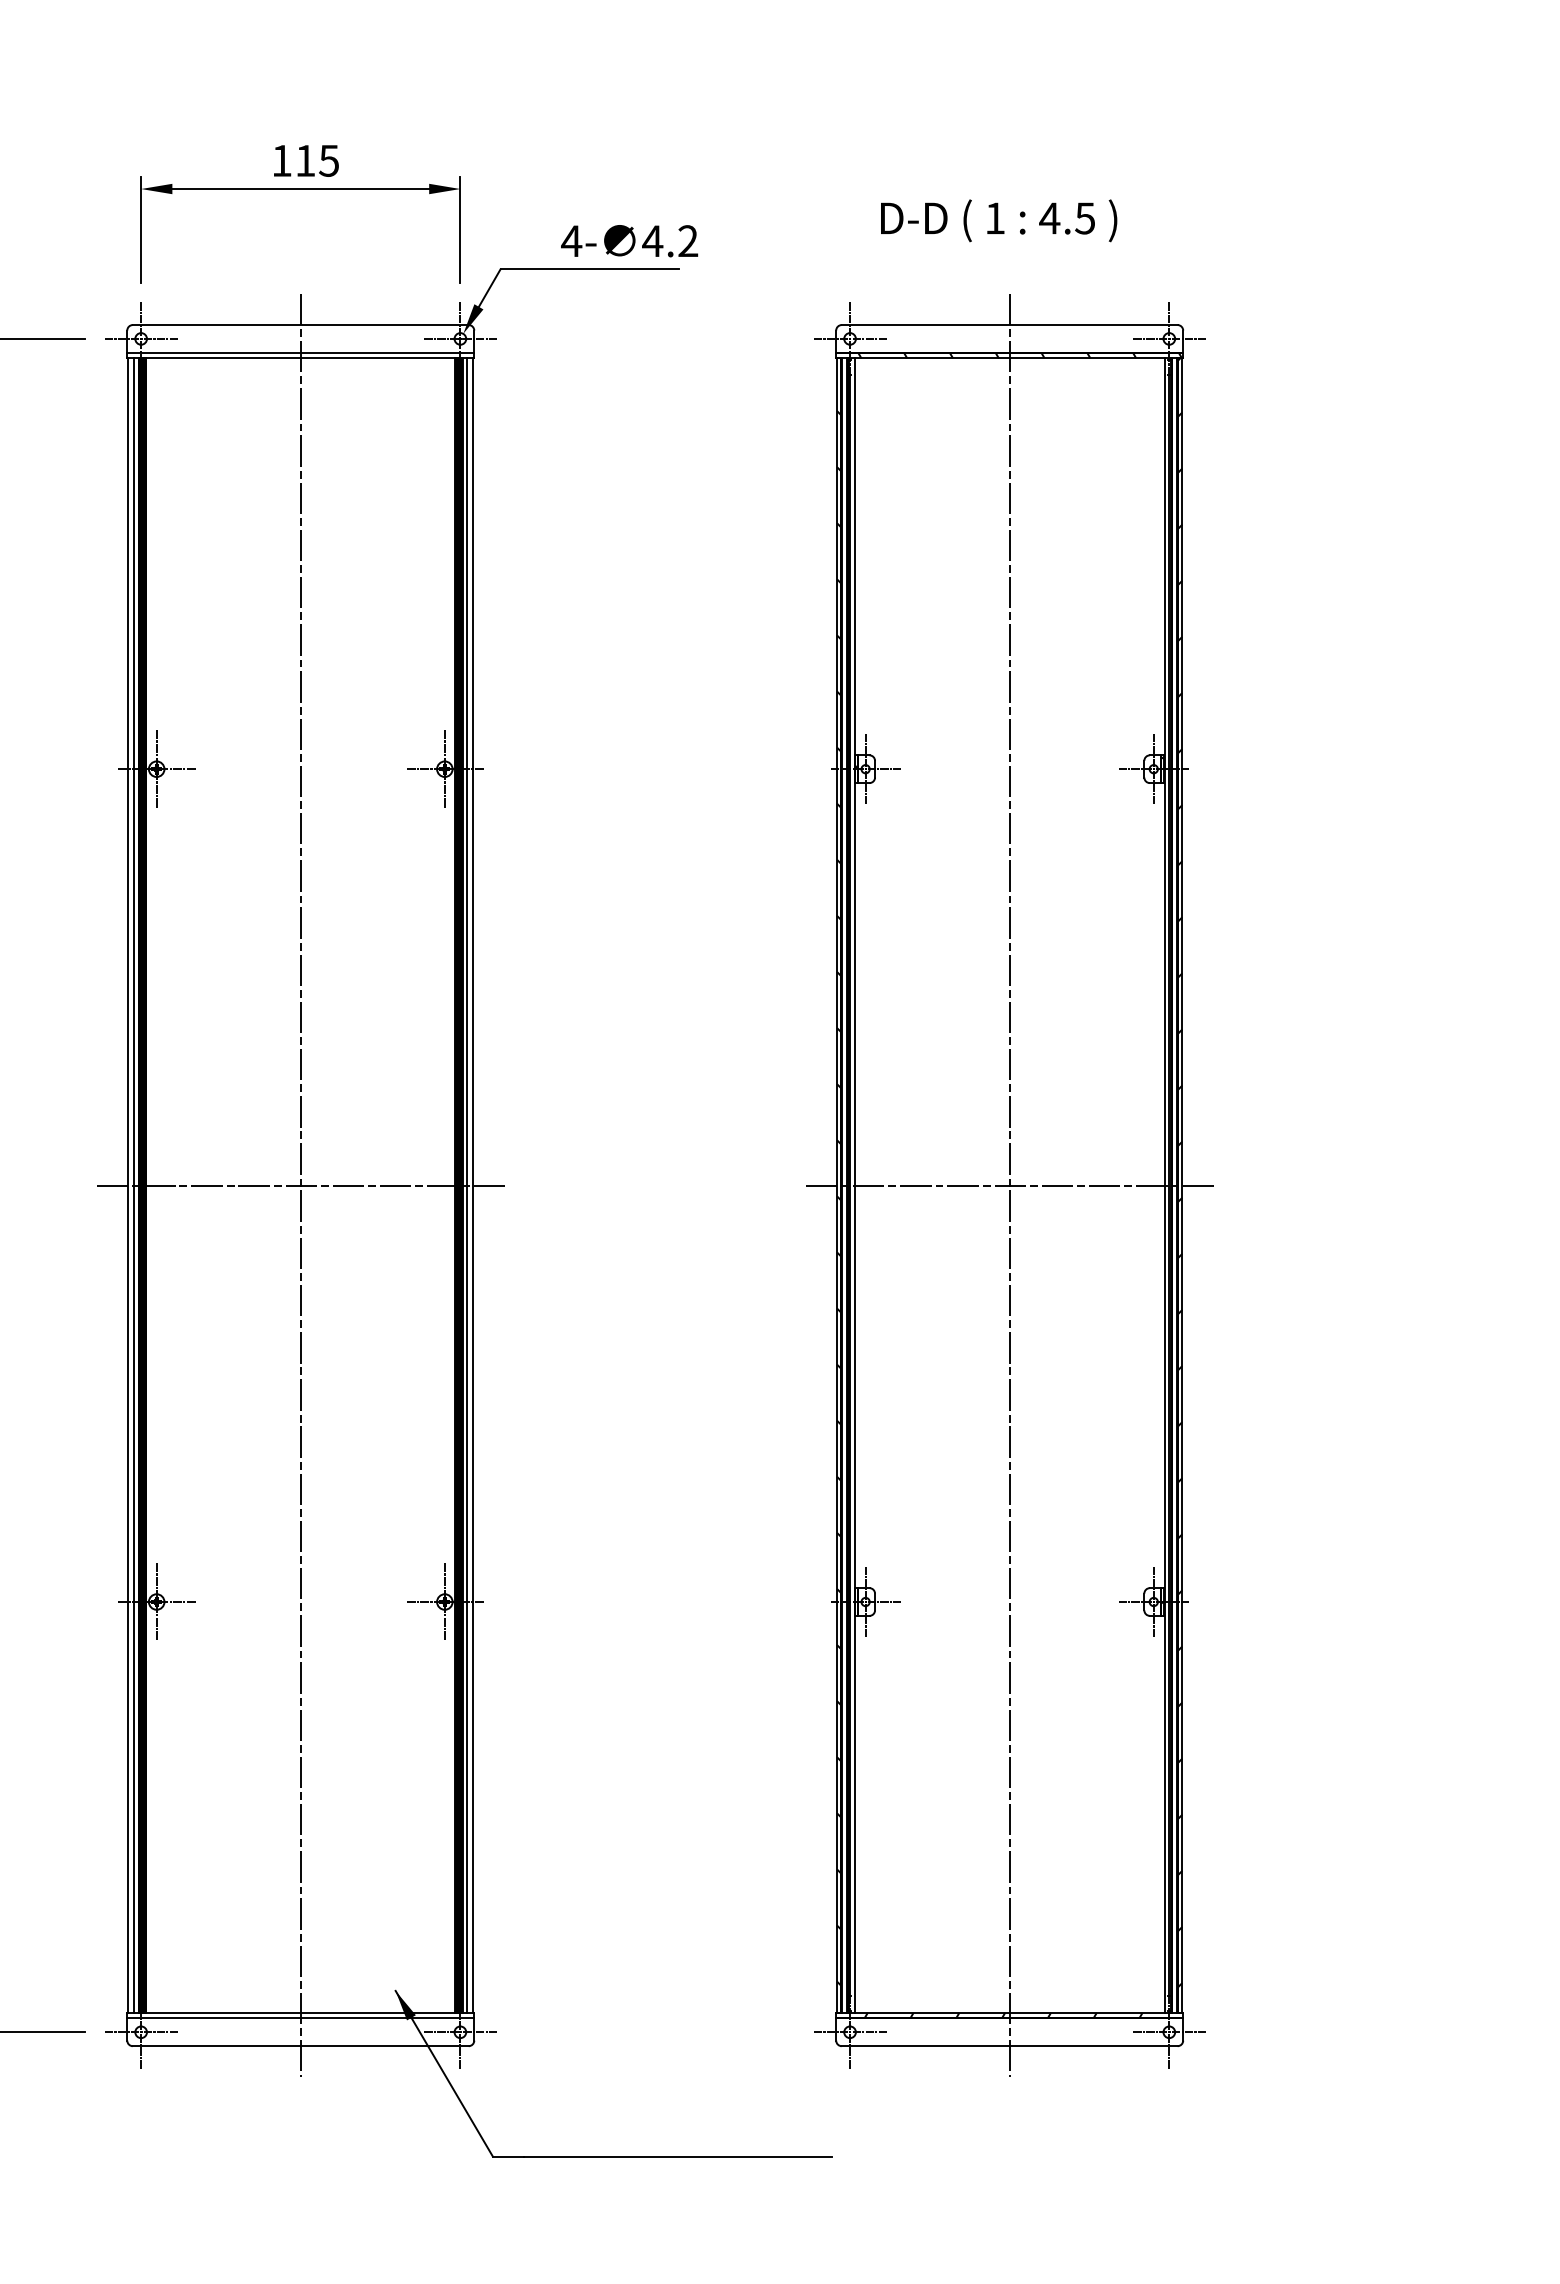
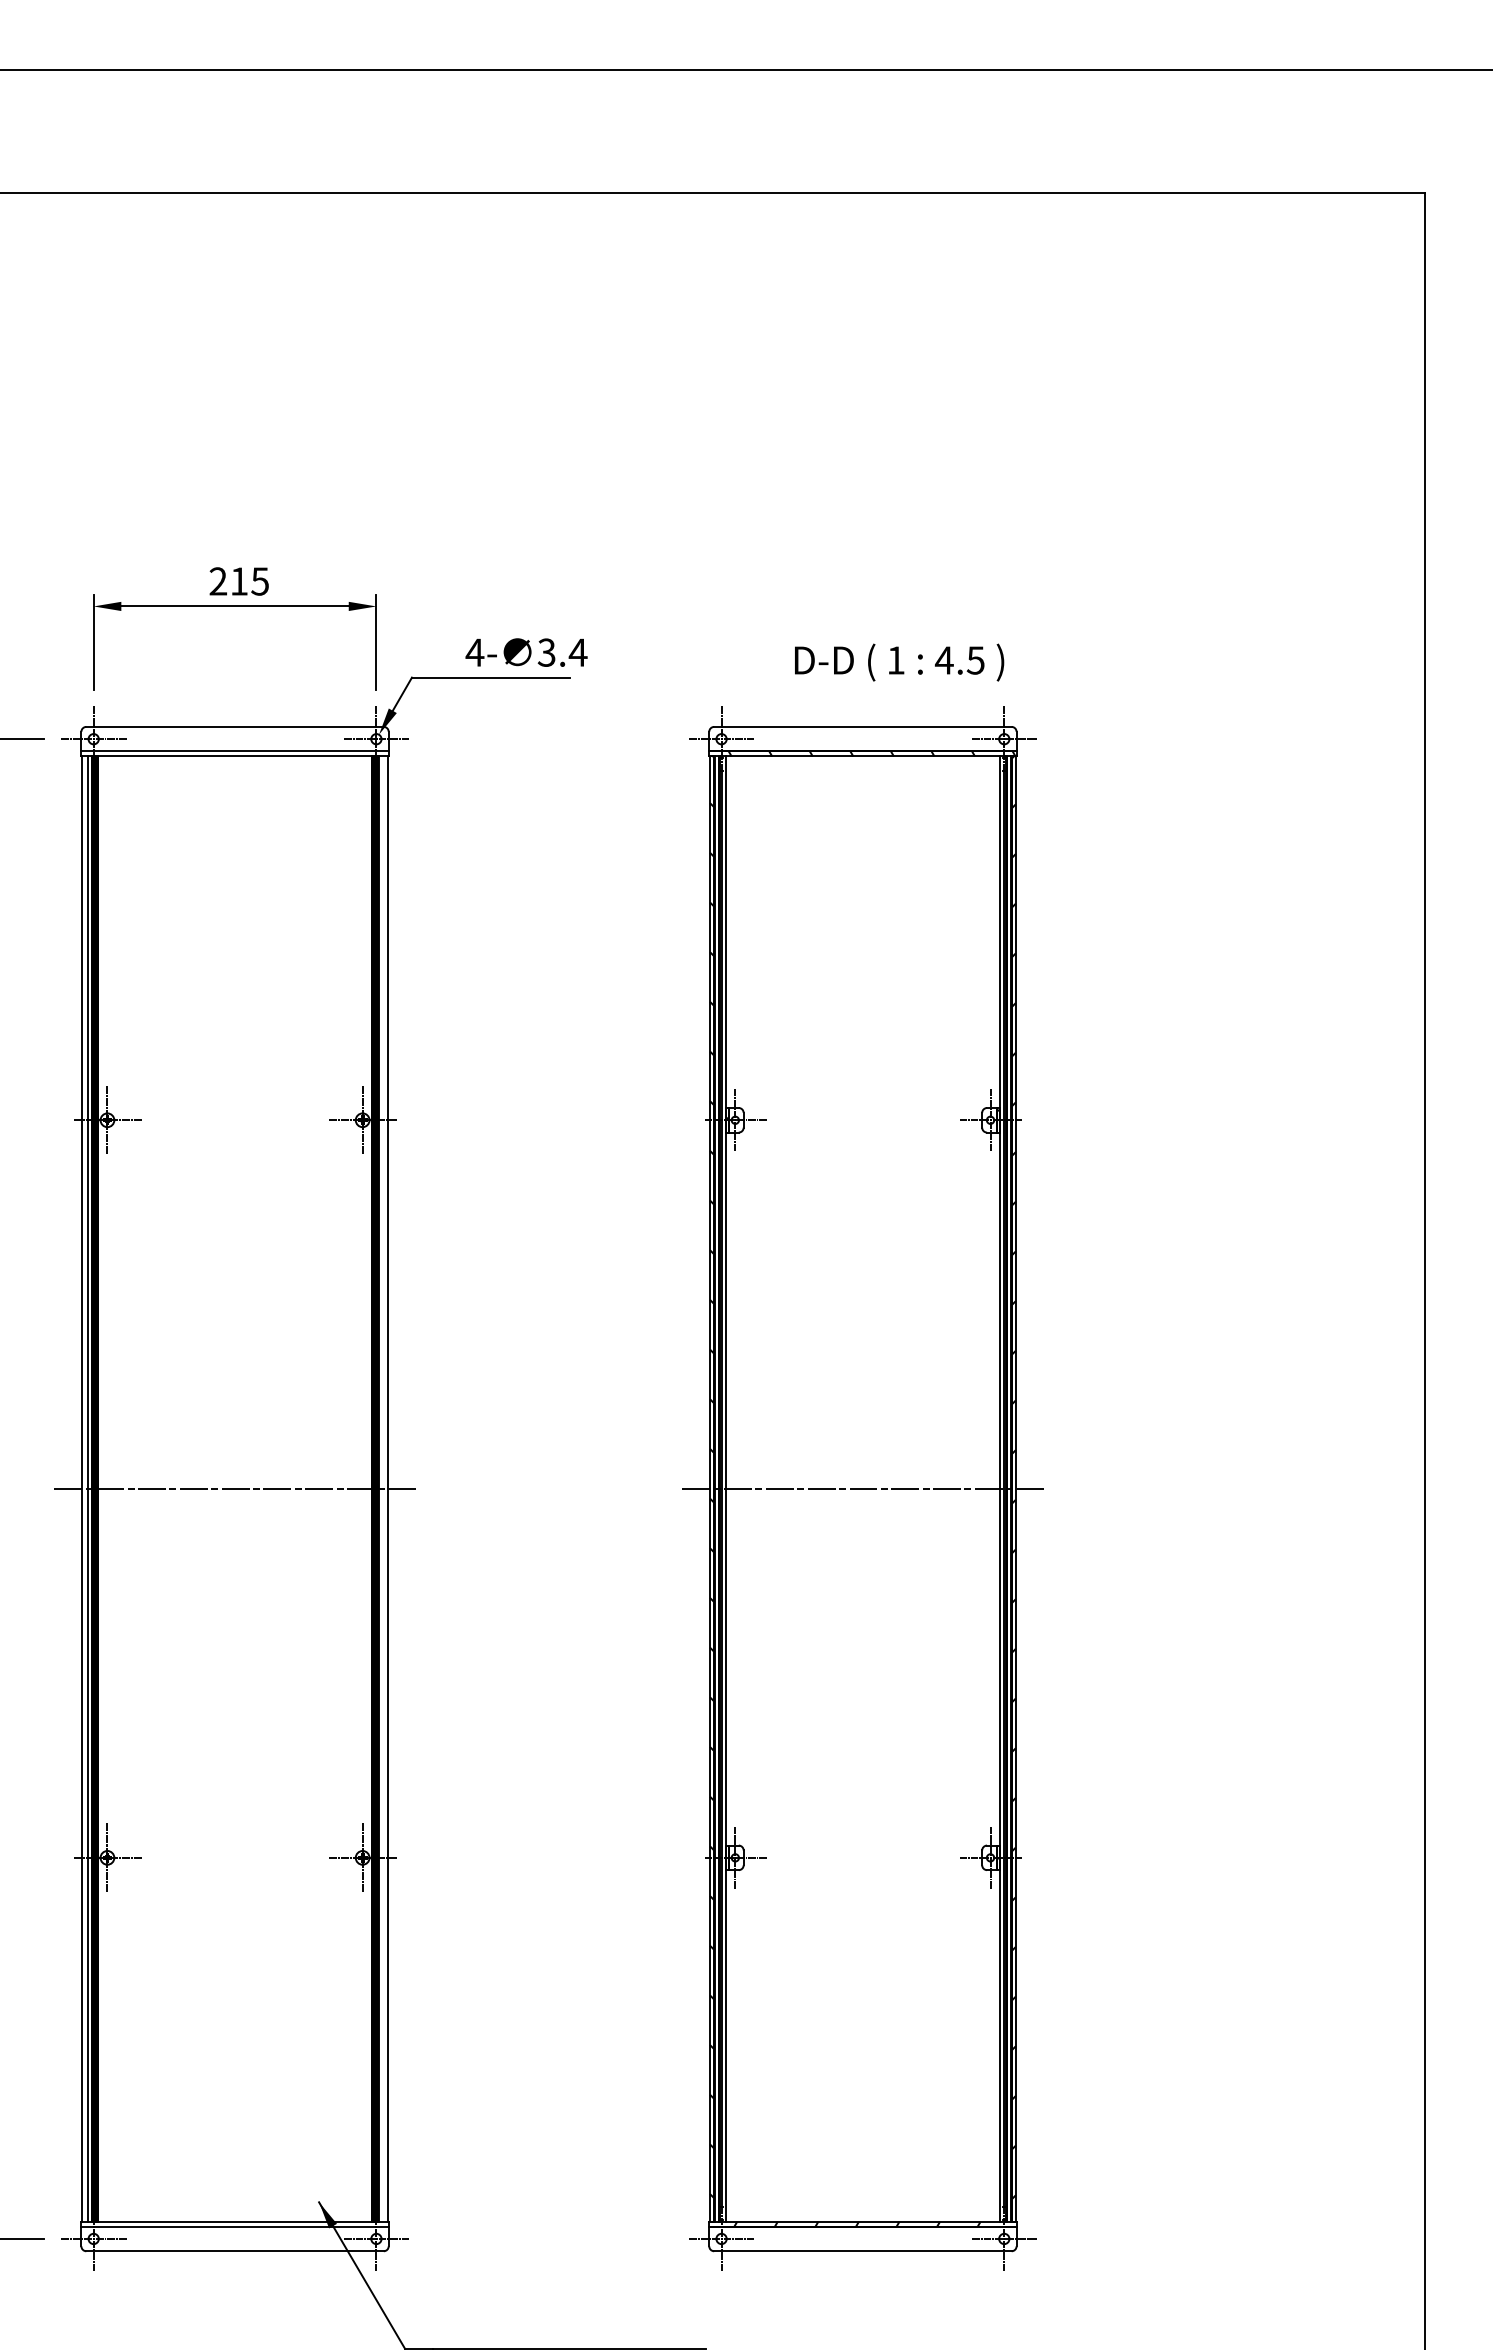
text: (282, 160) -> (218, 581), 115 -> 215
text: (999, 220) -> (899, 662), moved
text: (670, 241) -> (562, 652), 4.2 -> 3.4
line: (301, 1184) -> (235, 1488), removed
line: (467, 1184) -> (382, 1488), removed
line: (1009, 1184) -> (862, 1488), removed

